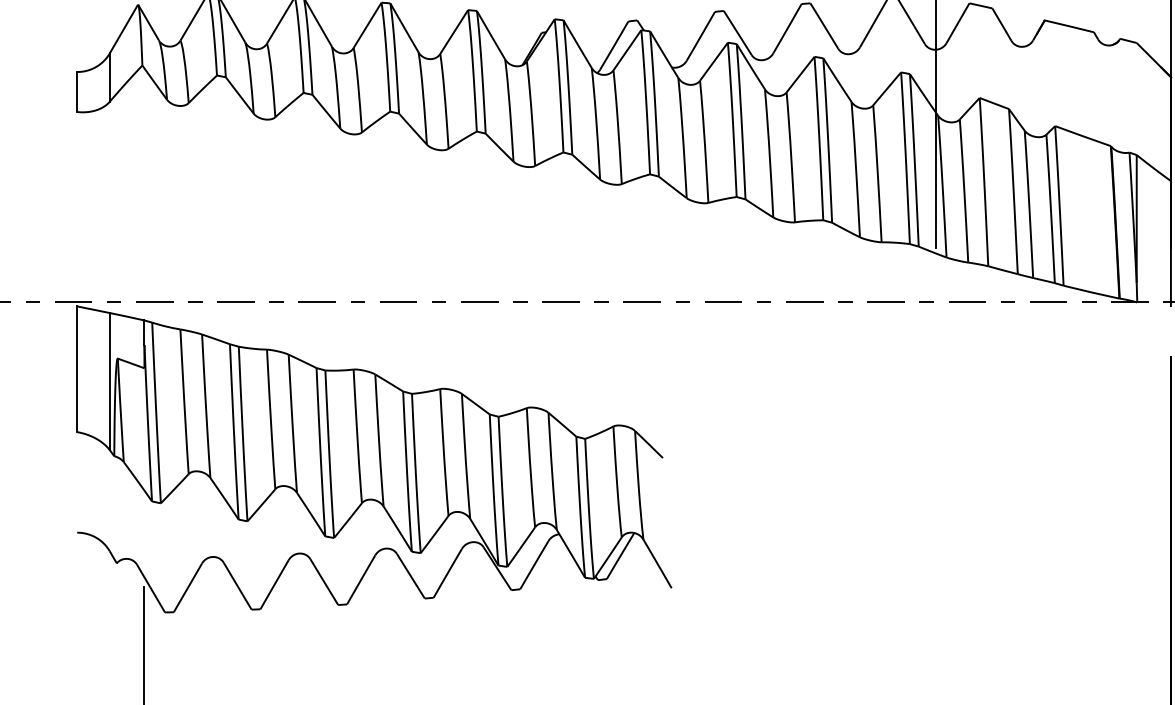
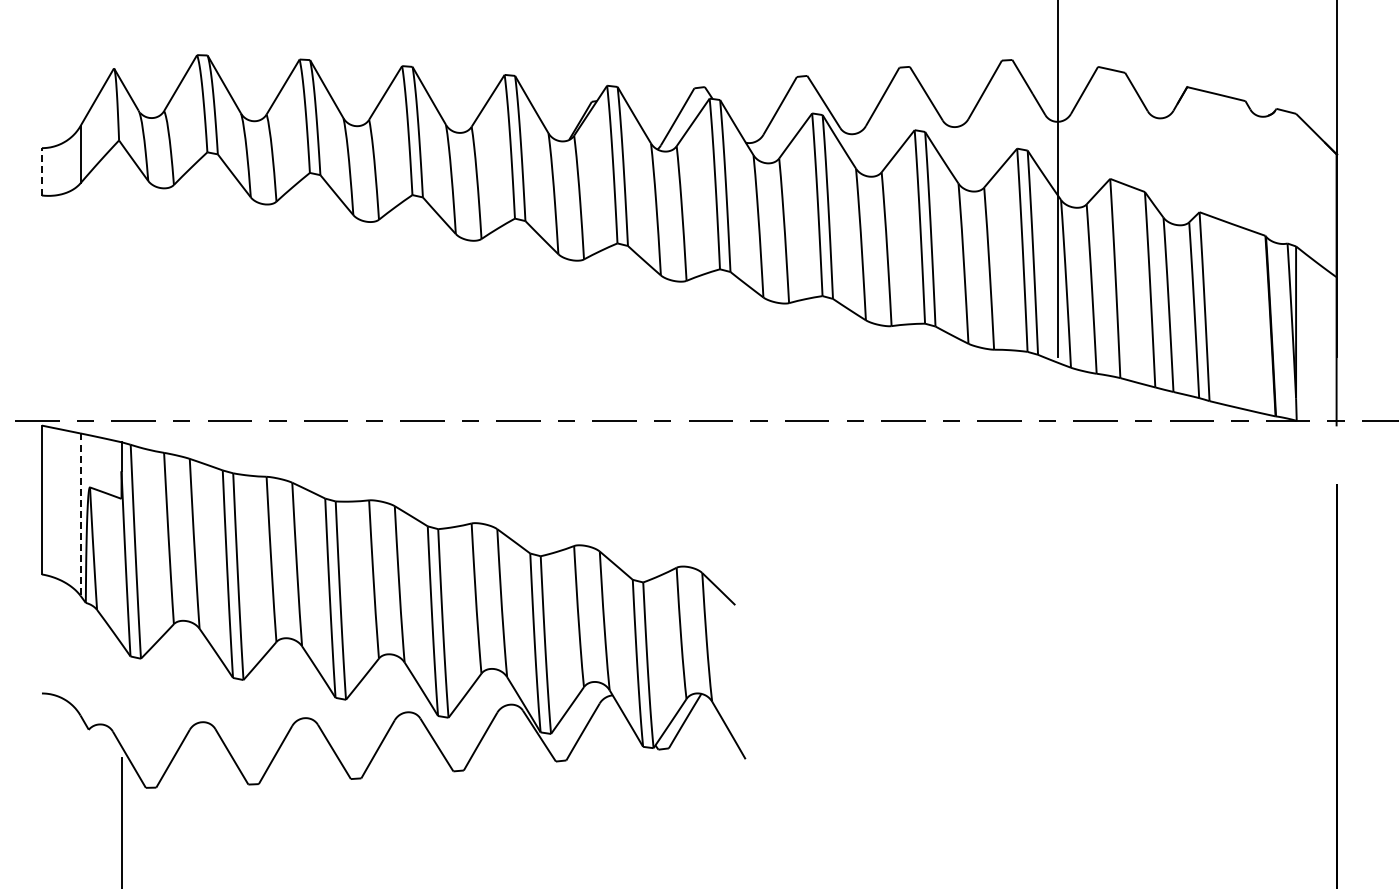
line: (76, 91) -> (41, 171), solid -> dashed
line: (109, 382) -> (80, 515), solid -> dashed

